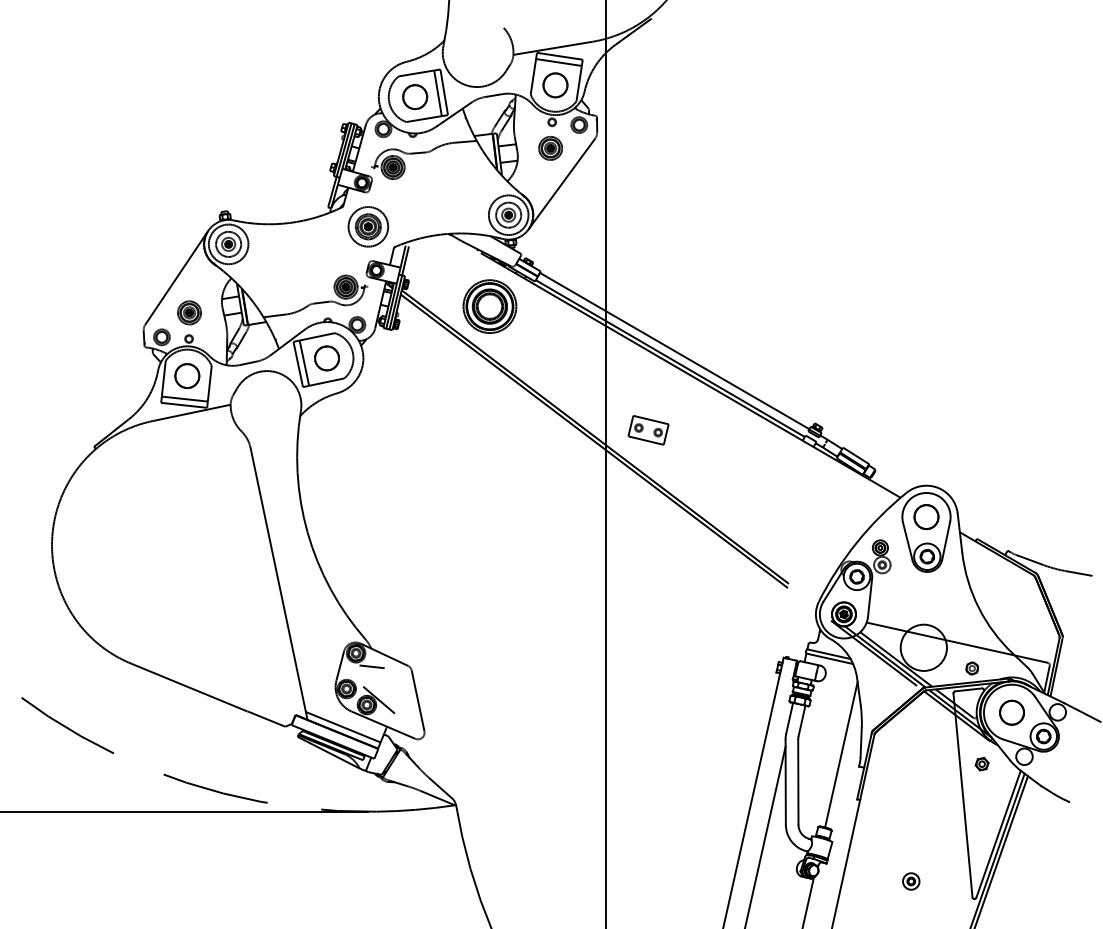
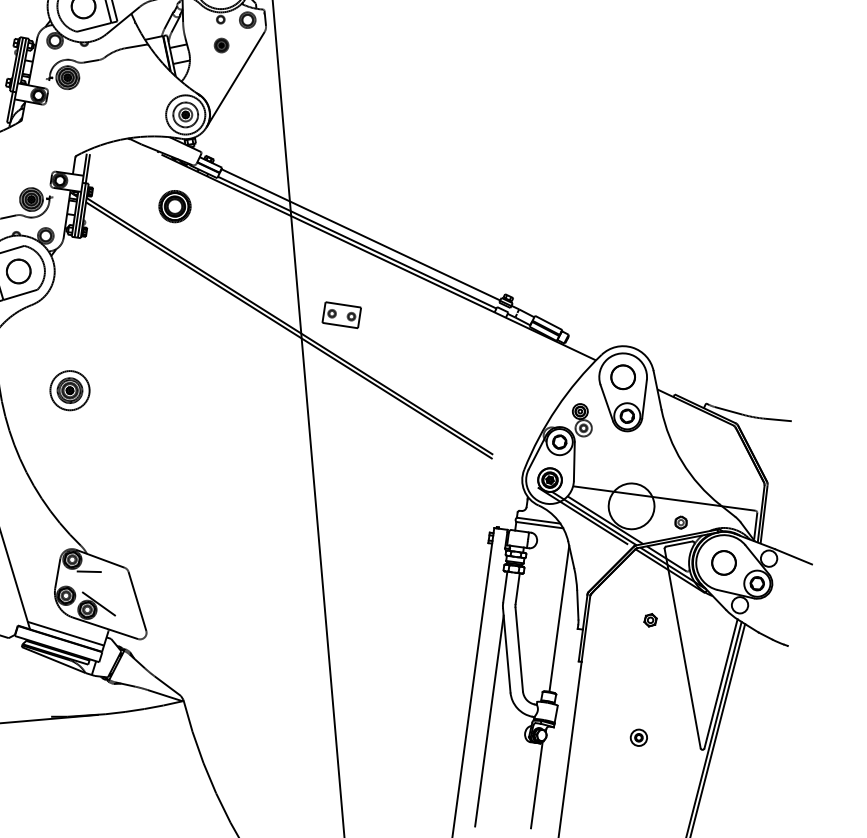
part: (550, 148) -> (221, 45), size x0.6
part: (368, 226) -> (70, 390), moved
part: (489, 306) -> (174, 206), size x0.6
part: (981, 764) -> (649, 620), moved

